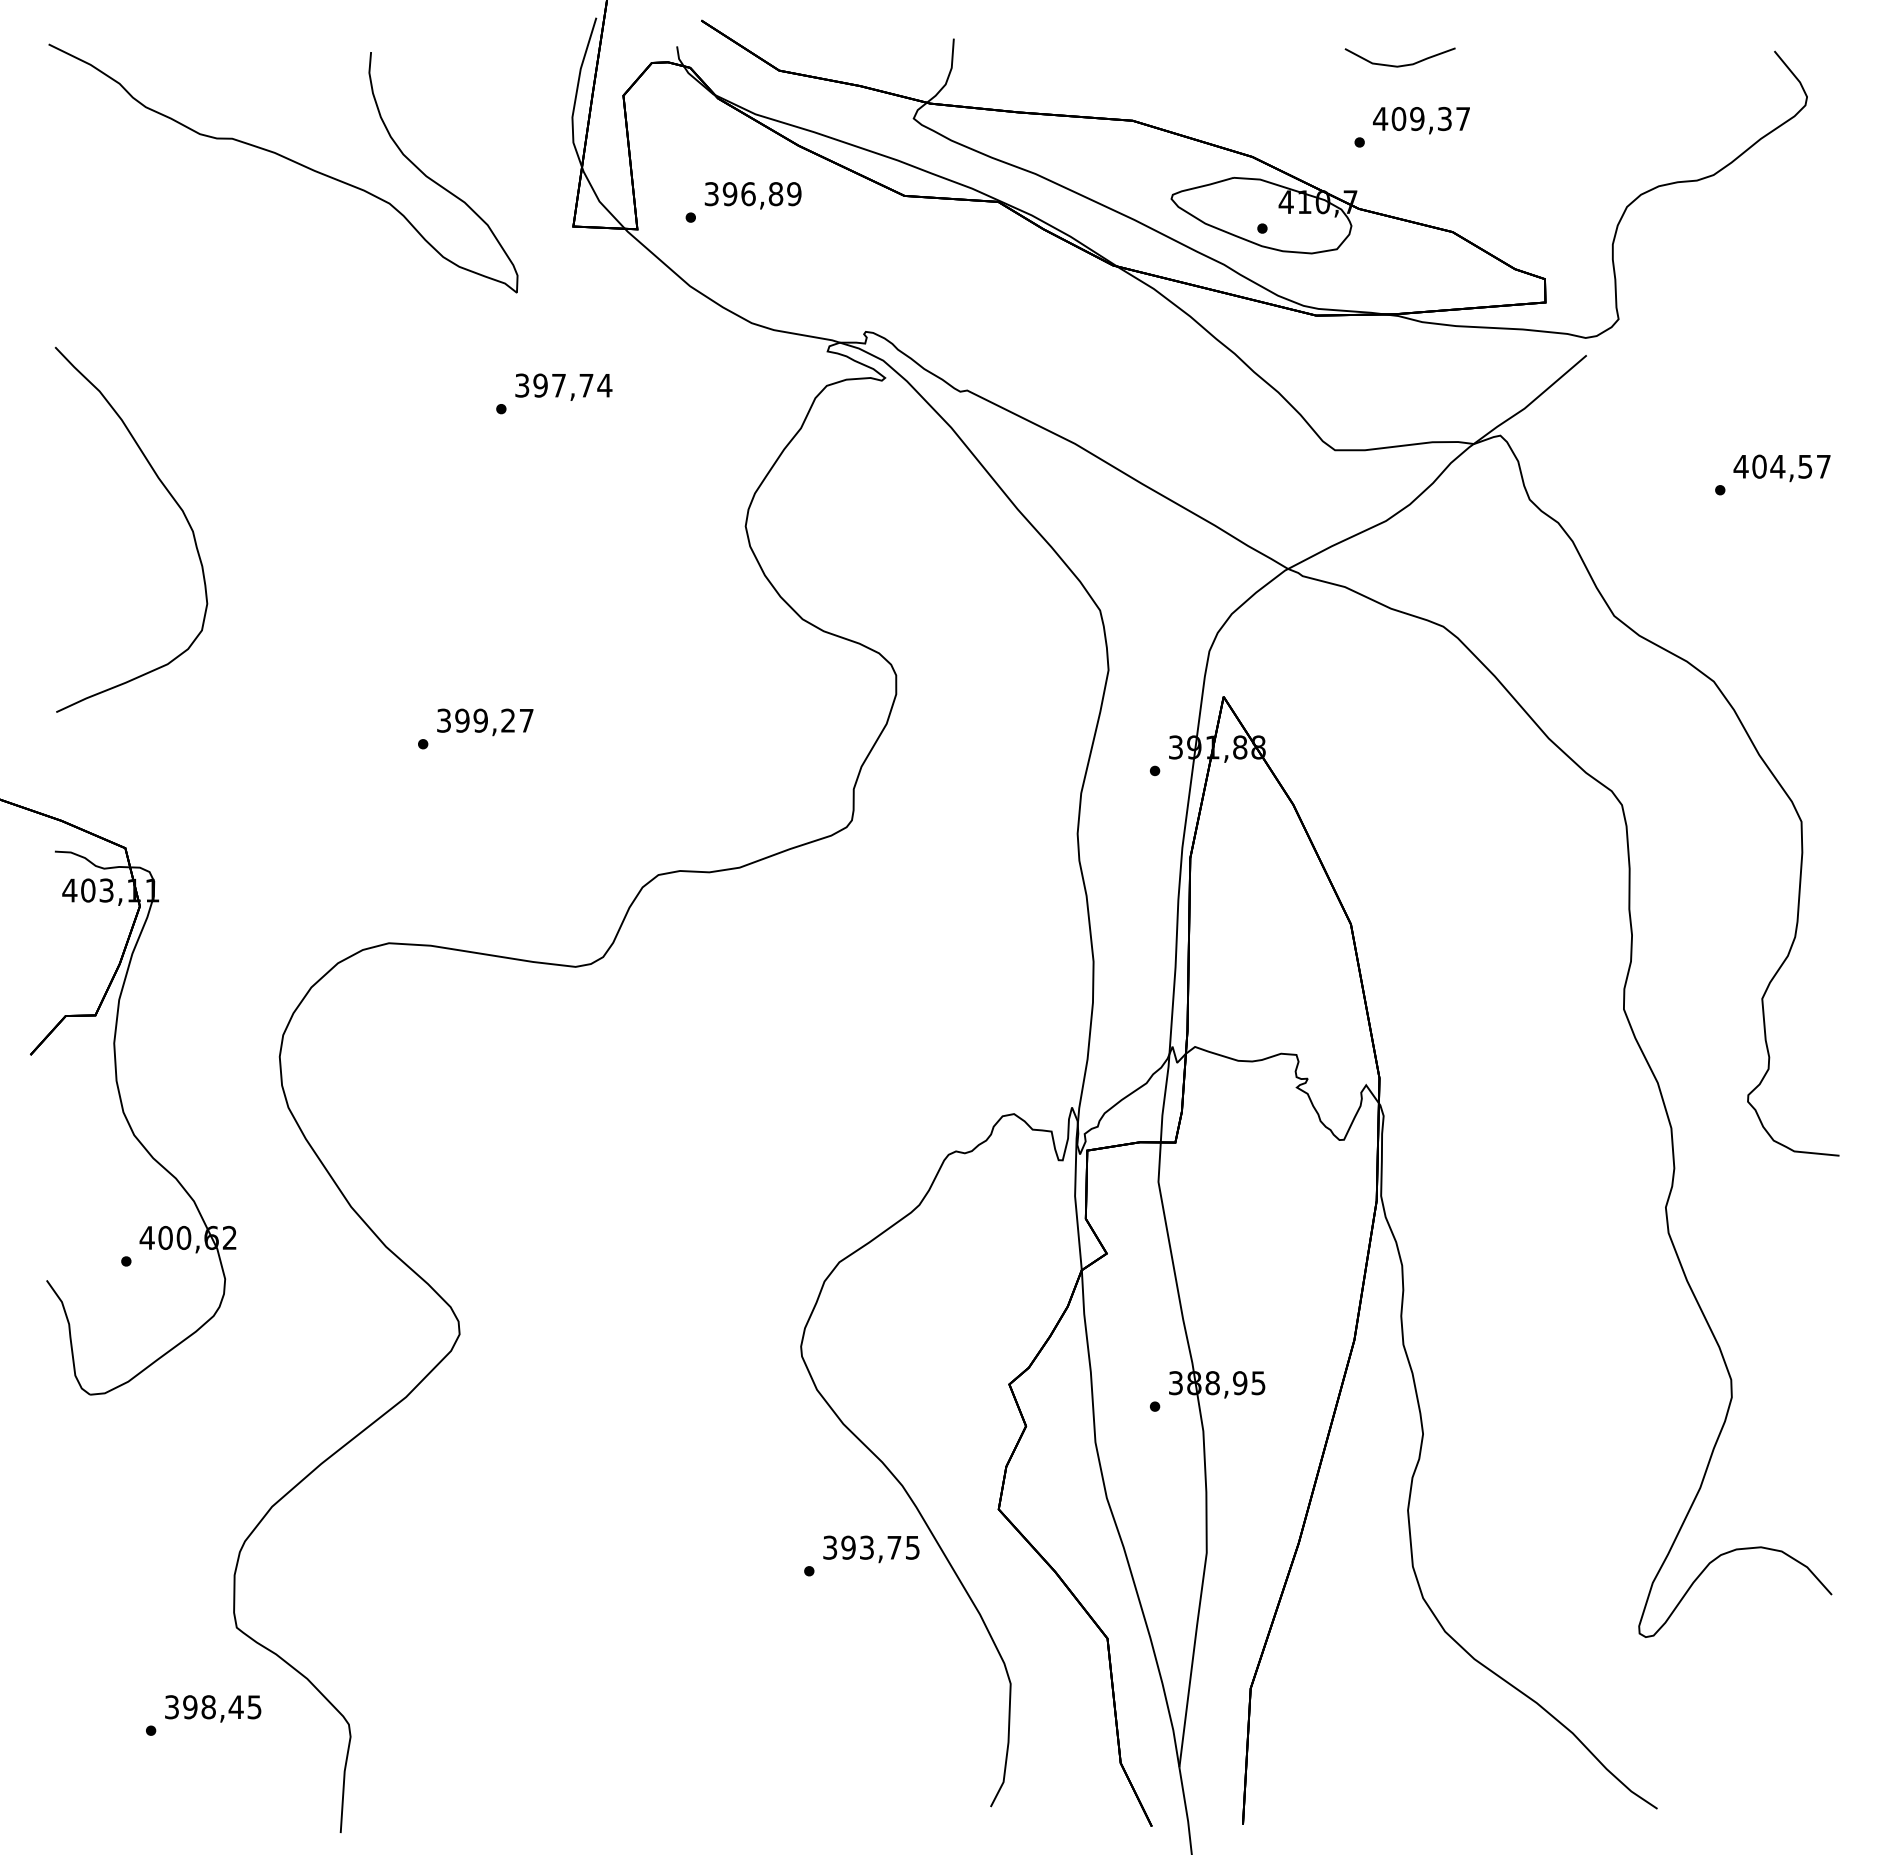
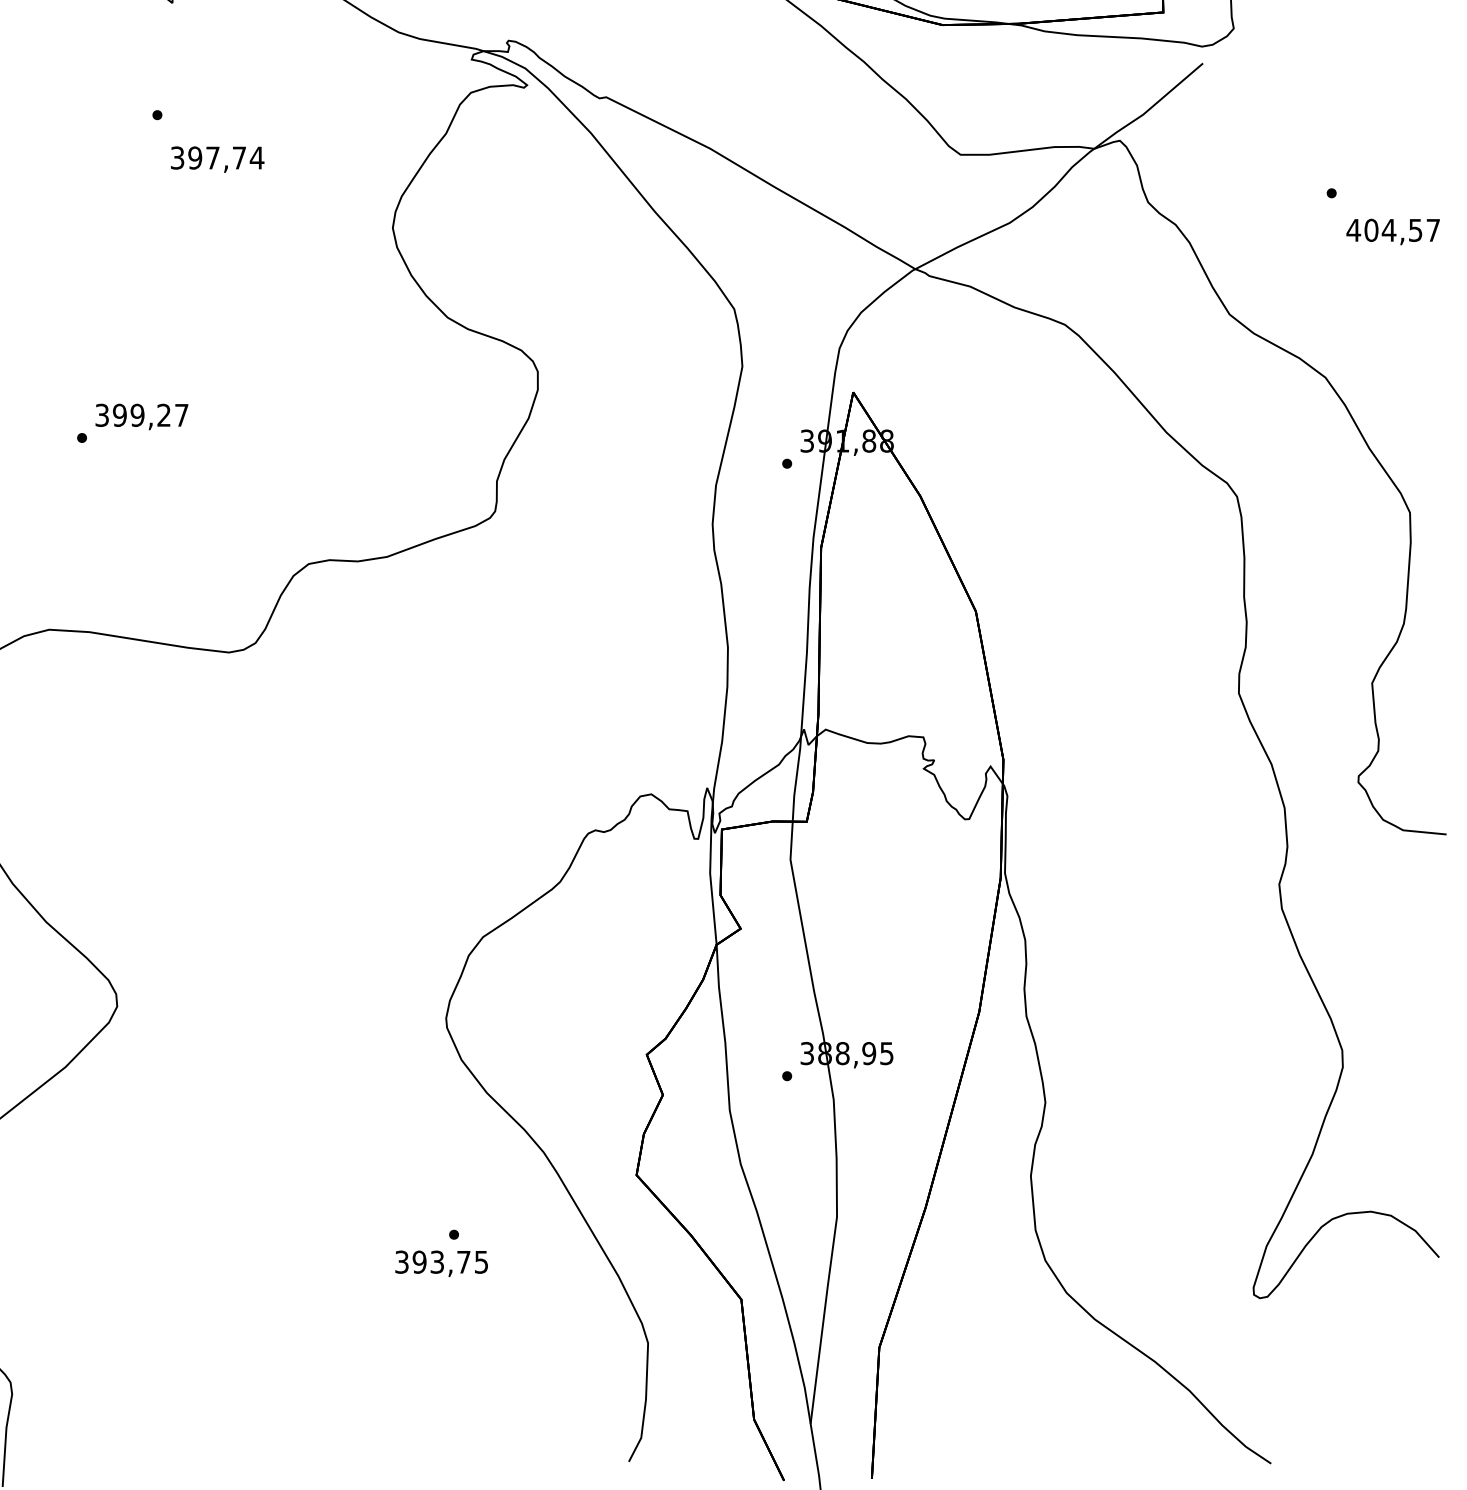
text: (563, 386) -> (217, 158), moved
text: (1781, 468) -> (1392, 232), moved
text: (871, 1549) -> (441, 1263), moved

